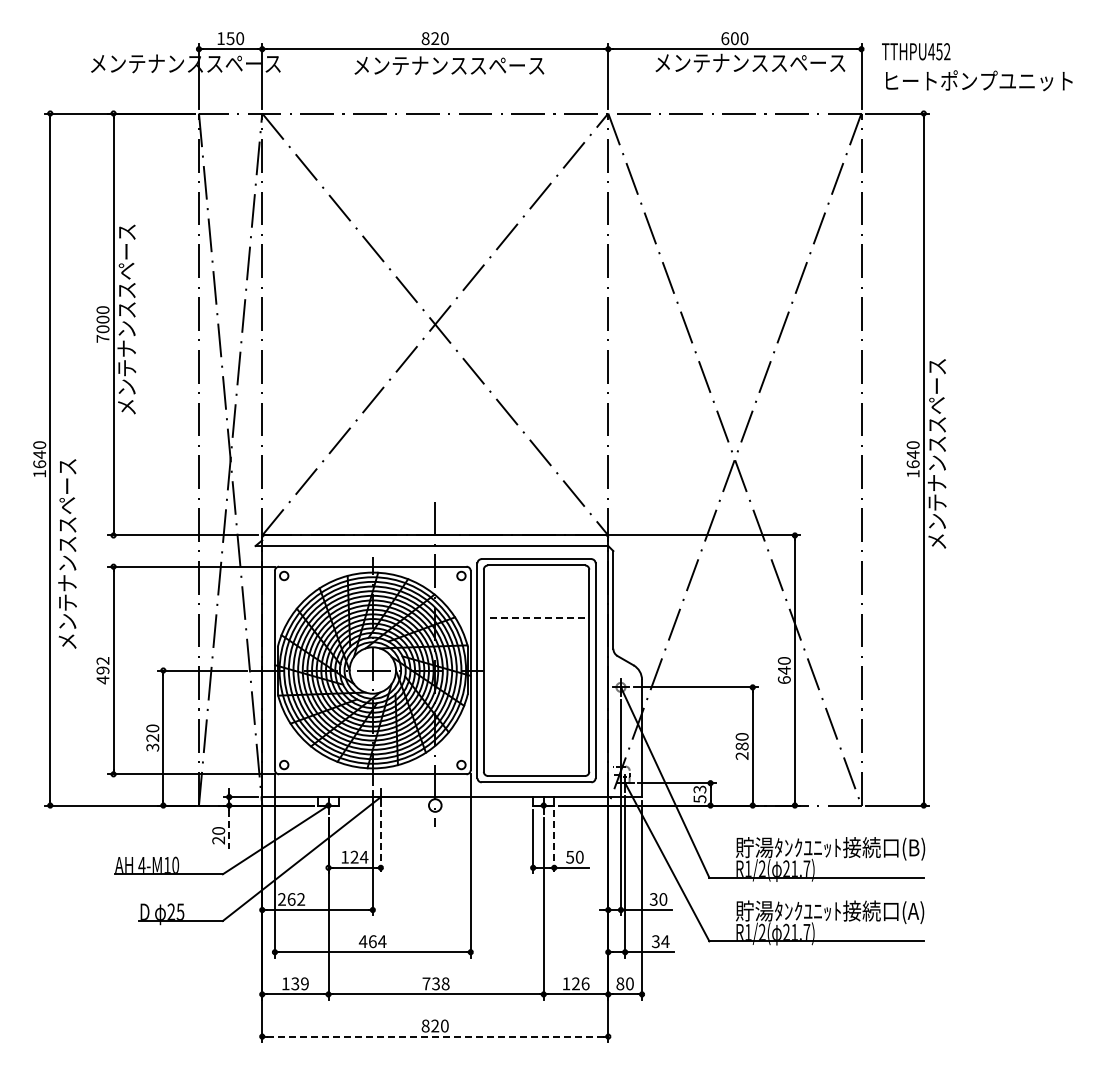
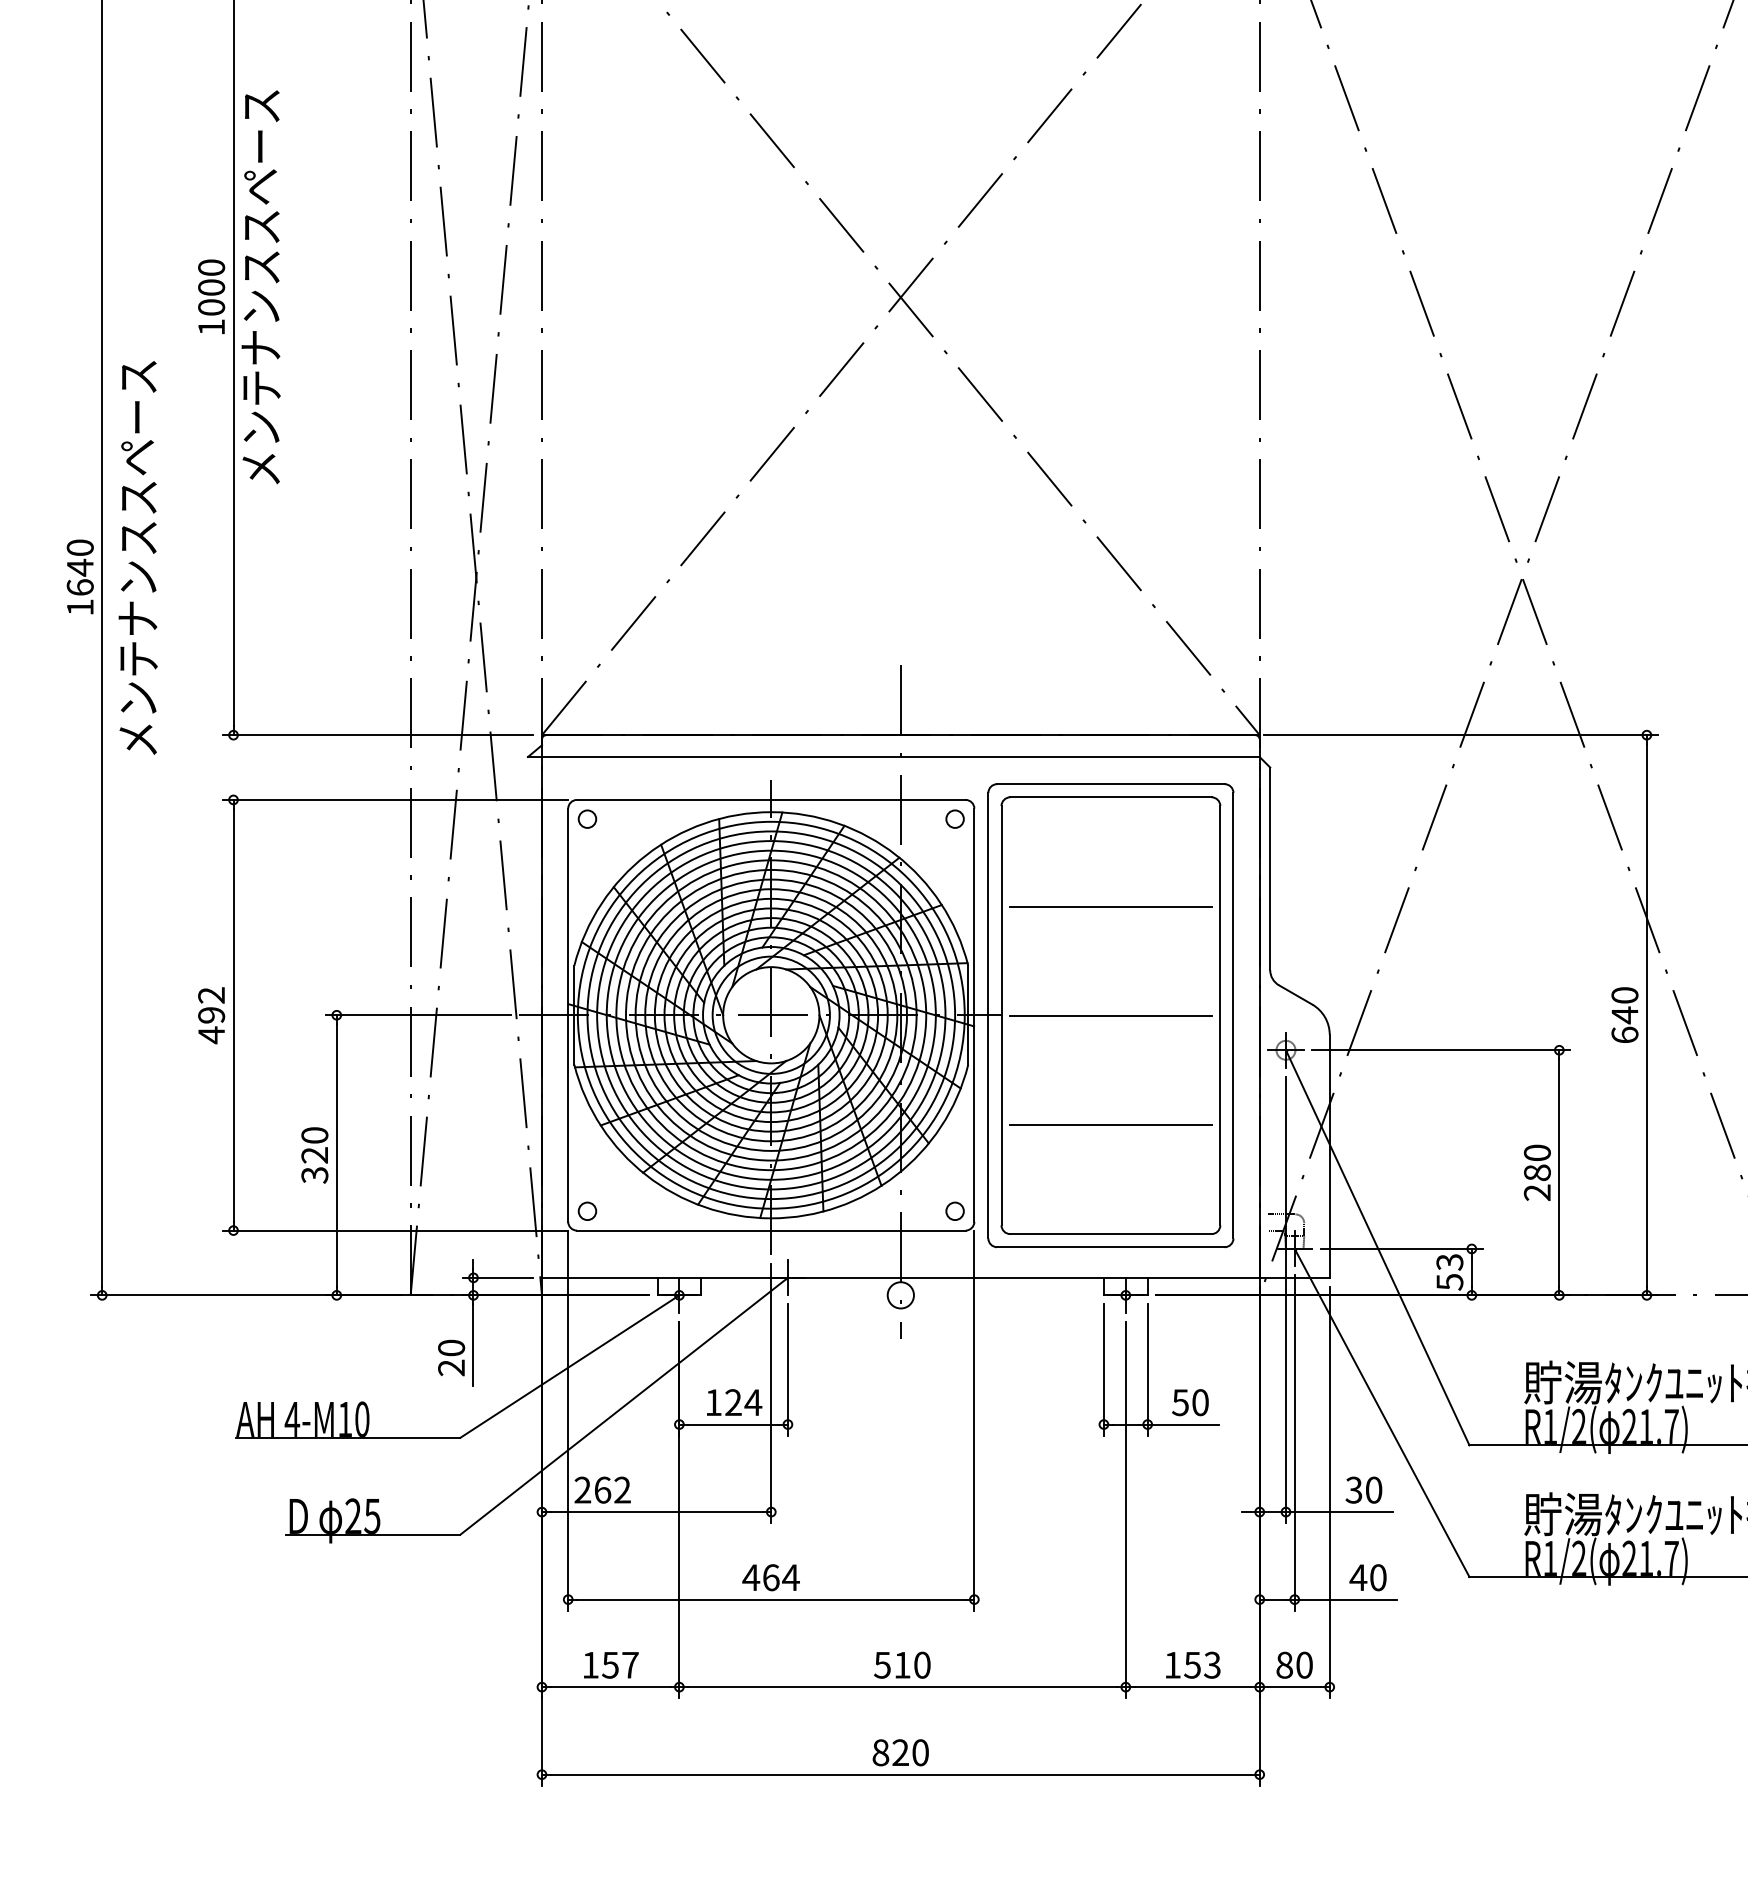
text: (102, 338) -> (210, 326), 7000 -> 1000
text: (67, 553) -> (137, 556), moved
line: (536, 618) -> (1110, 907), dashed -> solid
line: (536, 670) -> (1110, 1015), added
line: (536, 723) -> (1110, 1125), added
line: (229, 829) -> (473, 1345), dashed -> solid
line: (380, 841) -> (787, 1369), dashed -> solid
line: (554, 841) -> (1148, 1369), dashed -> solid
text: (660, 941) -> (1367, 1577), 34 -> 40
text: (299, 983) -> (619, 1664), 139 -> 157
text: (435, 983) -> (901, 1664), 738 -> 510
text: (580, 983) -> (1202, 1664), 126 -> 153
line: (435, 1036) -> (901, 1774), dashed -> solid

